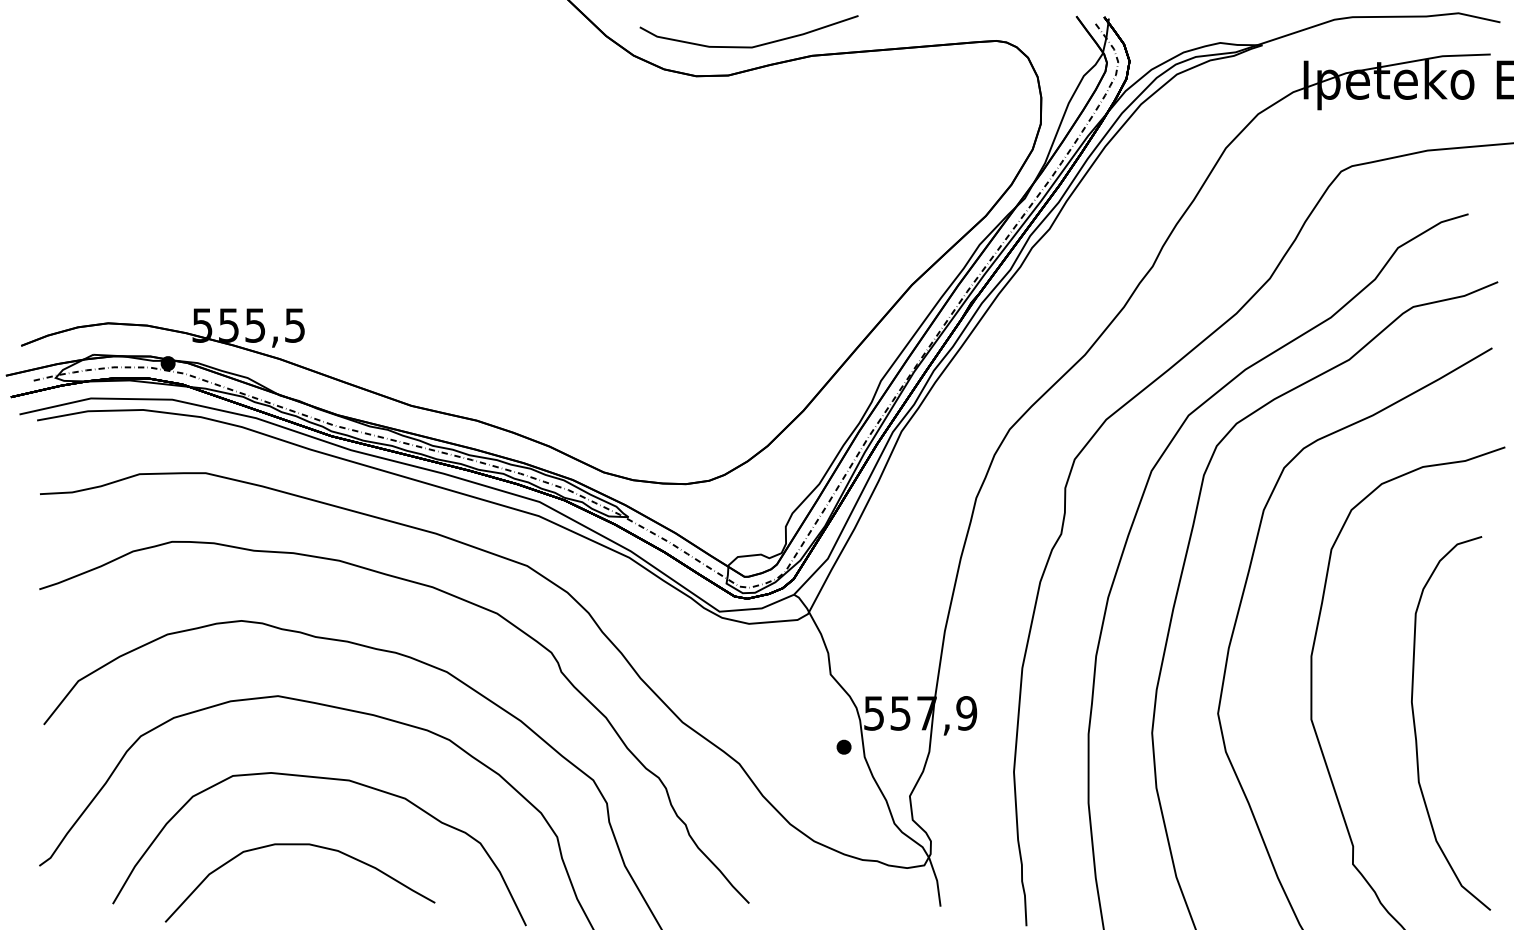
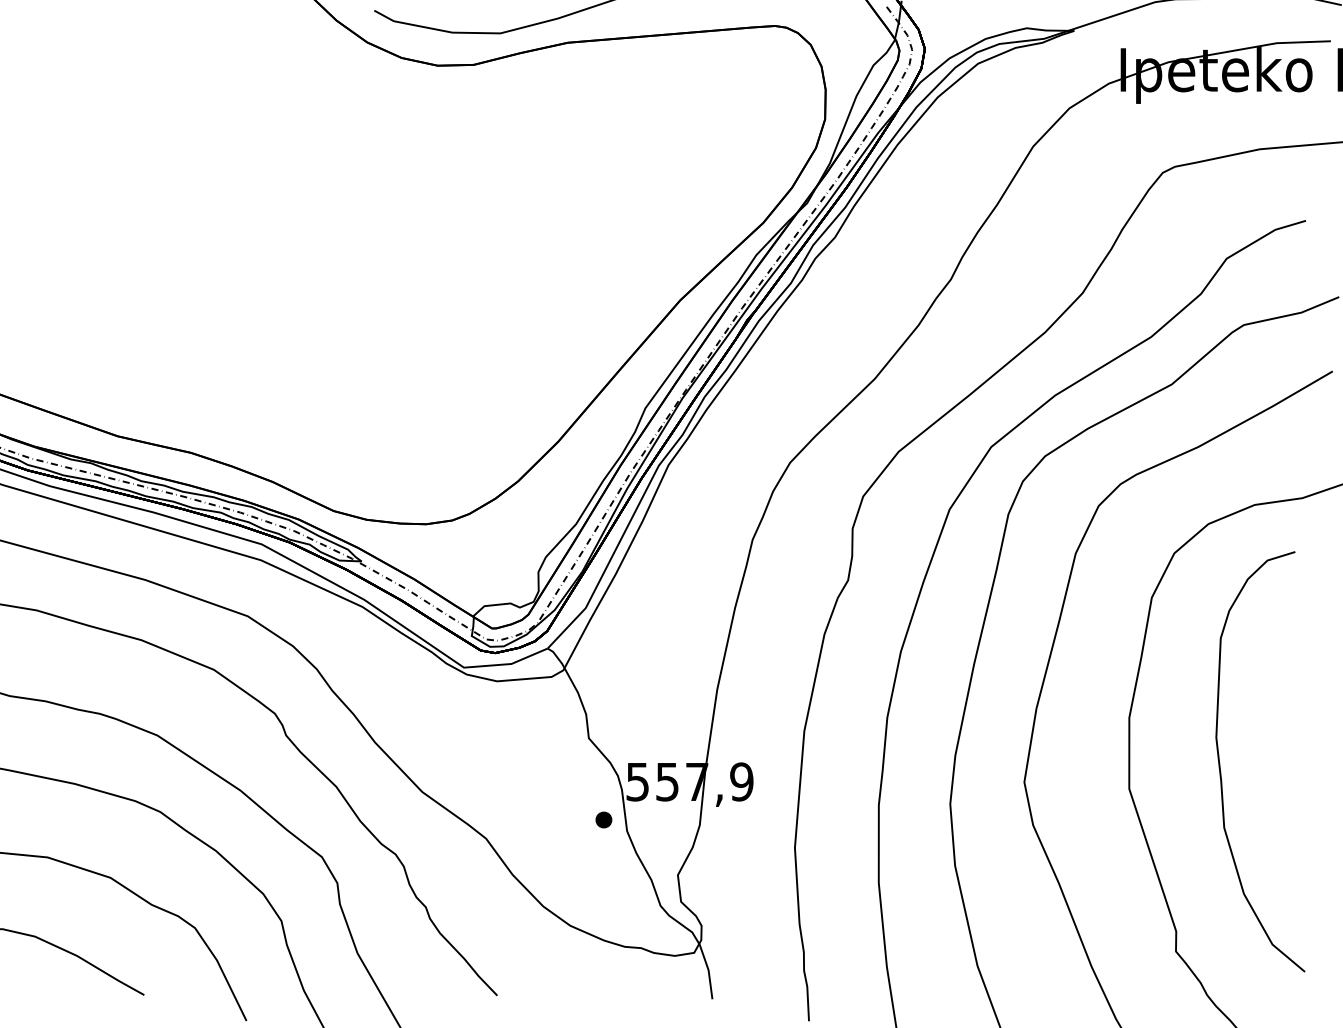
curve: (1416, 731) -> (1221, 770), moved

